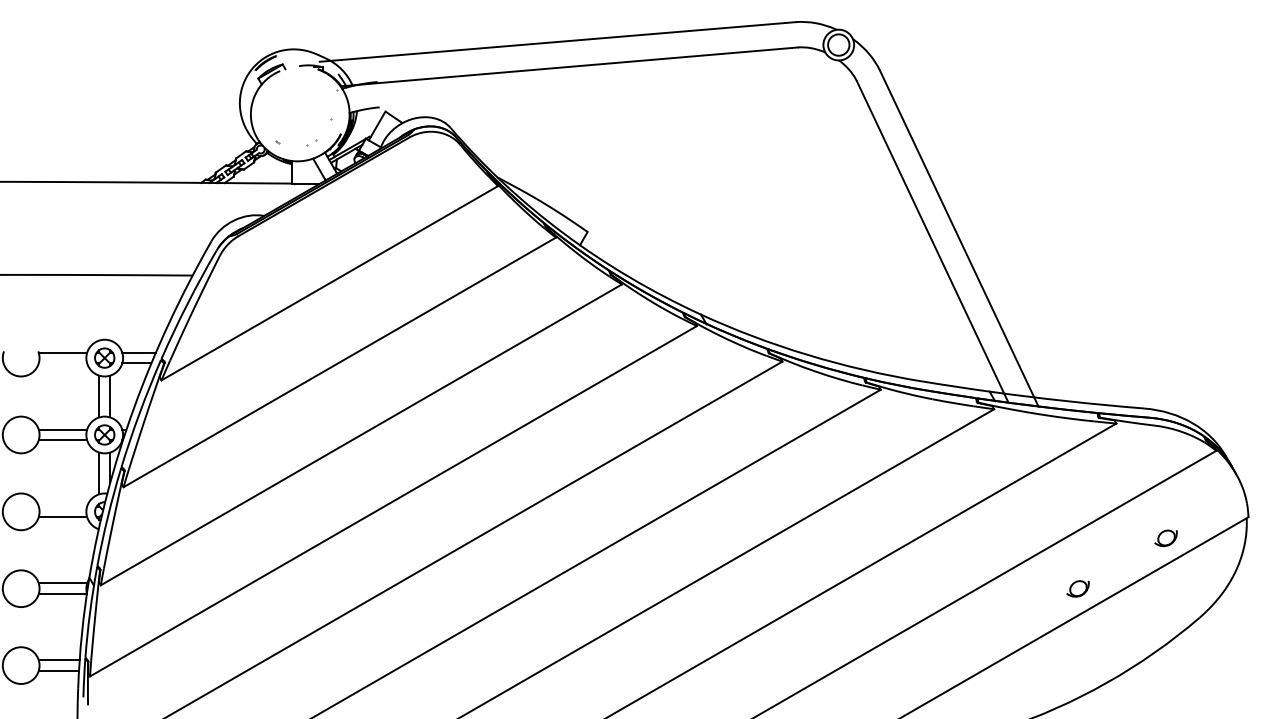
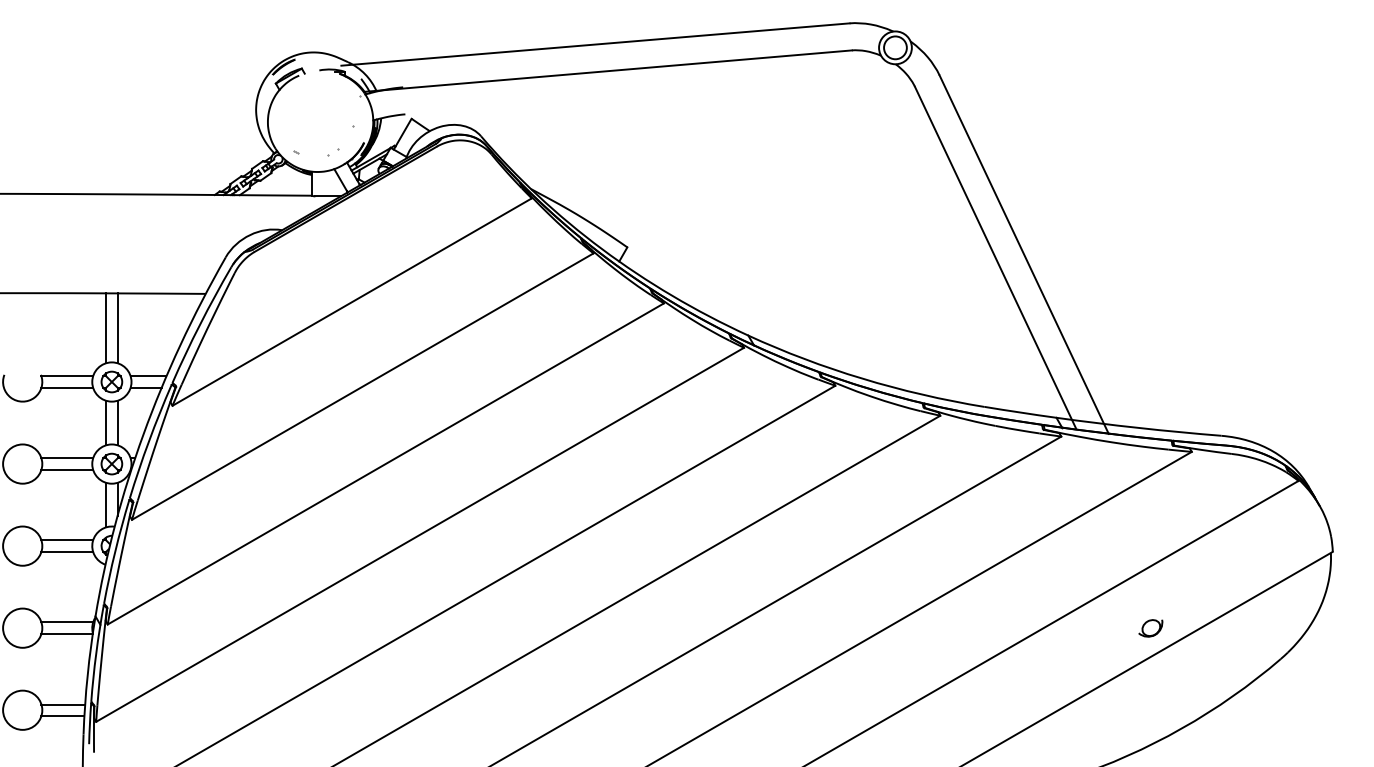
line: (99, 307) -> (106, 328), added
line: (109, 307) -> (117, 328), added
line: (63, 363) -> (67, 387), added
line: (63, 506) -> (67, 540), added
part: (1165, 538) -> (1244, 574), removed

